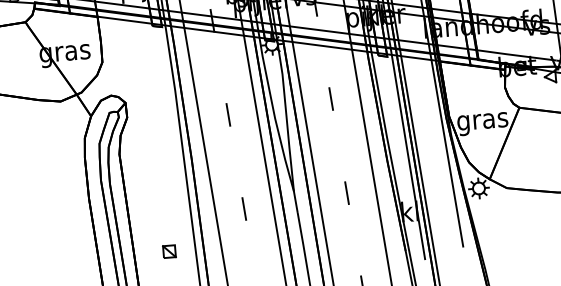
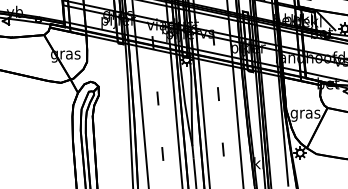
part: (168, 250) -> (116, 174), removed

